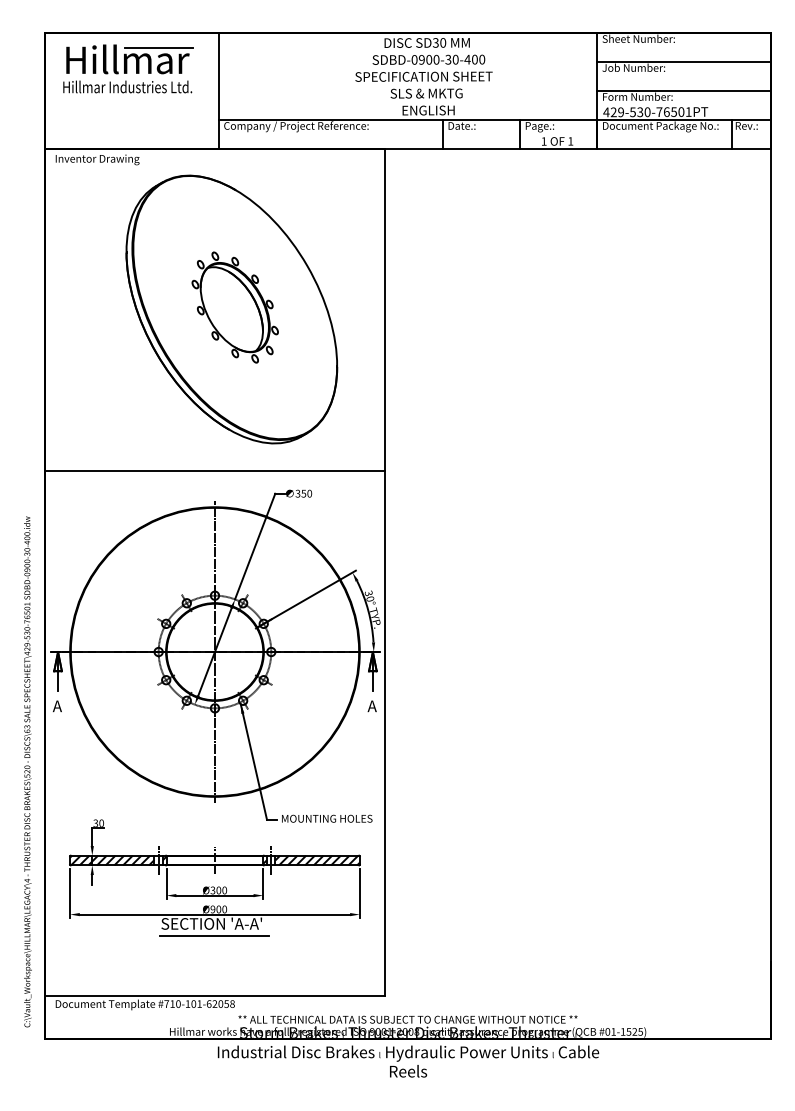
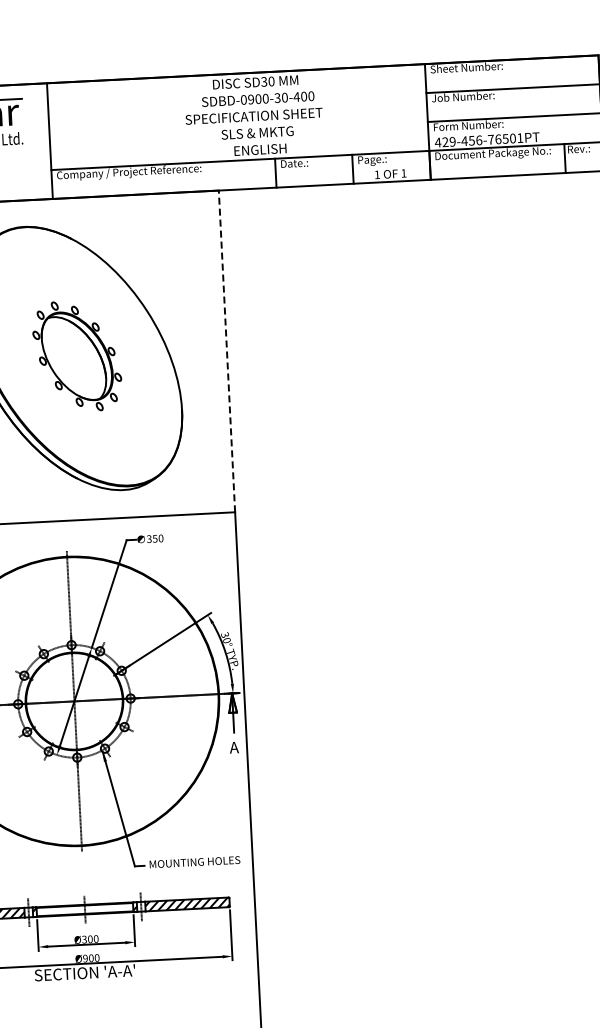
text: (639, 112) -> (471, 141), 429-530-76501PT -> 429-456-76501PT
line: (385, 309) -> (227, 350), solid -> dashed
line: (214, 935) -> (88, 984), removed

